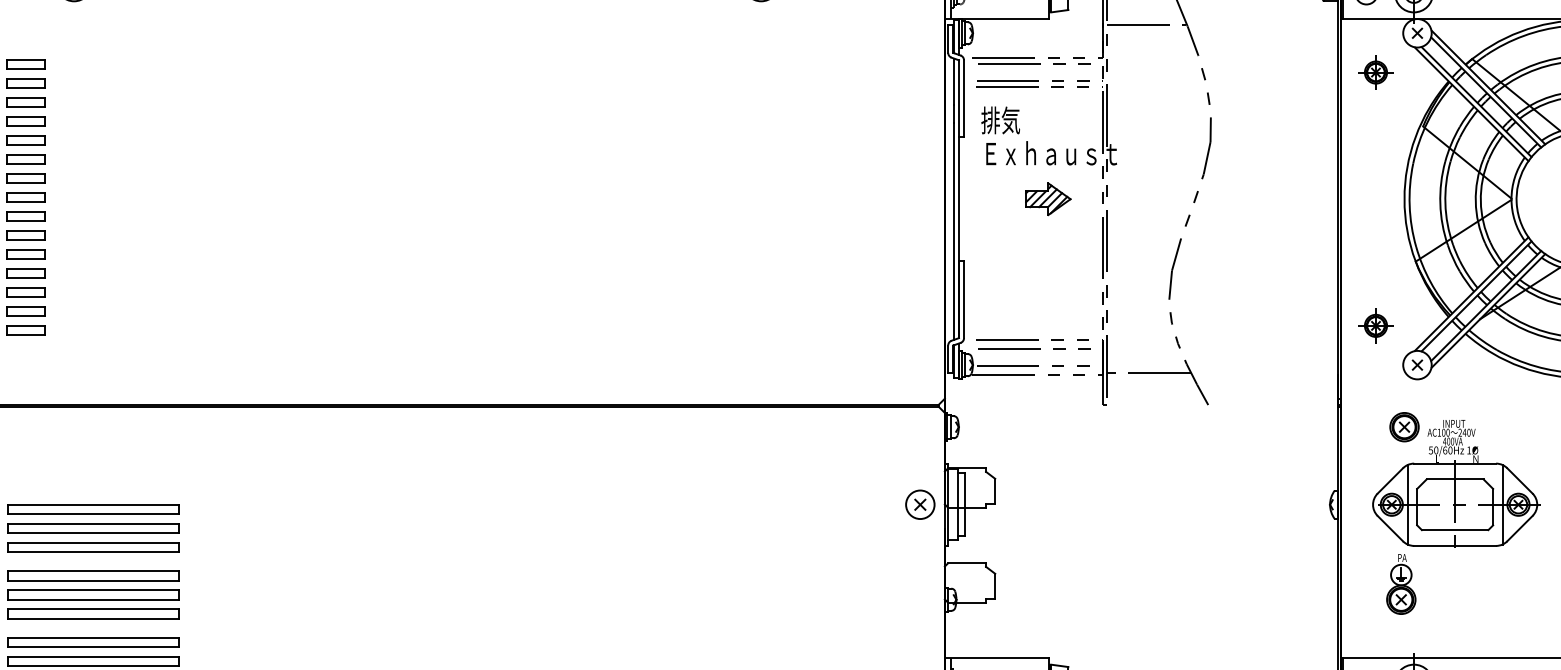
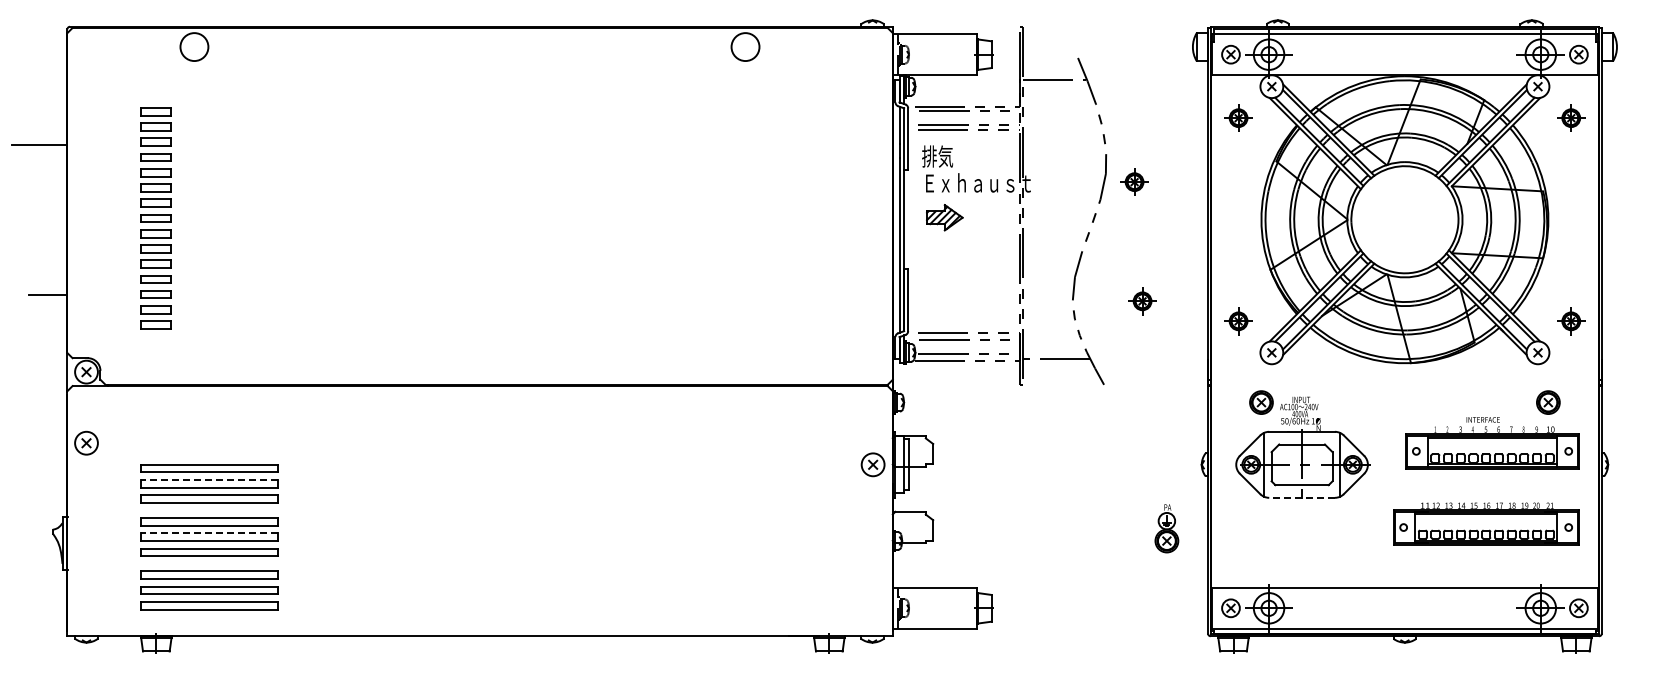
part: (1246, 151) -> (1134, 181), added
part: (1047, 198) -> (944, 217), moved
part: (1256, 301) -> (1142, 301), added
line: (92, 524) -> (209, 480), solid -> dashed
line: (1455, 545) -> (1302, 497), solid -> dashed
part: (1400, 584) -> (1166, 528), moved
line: (92, 590) -> (209, 533), solid -> dashed

